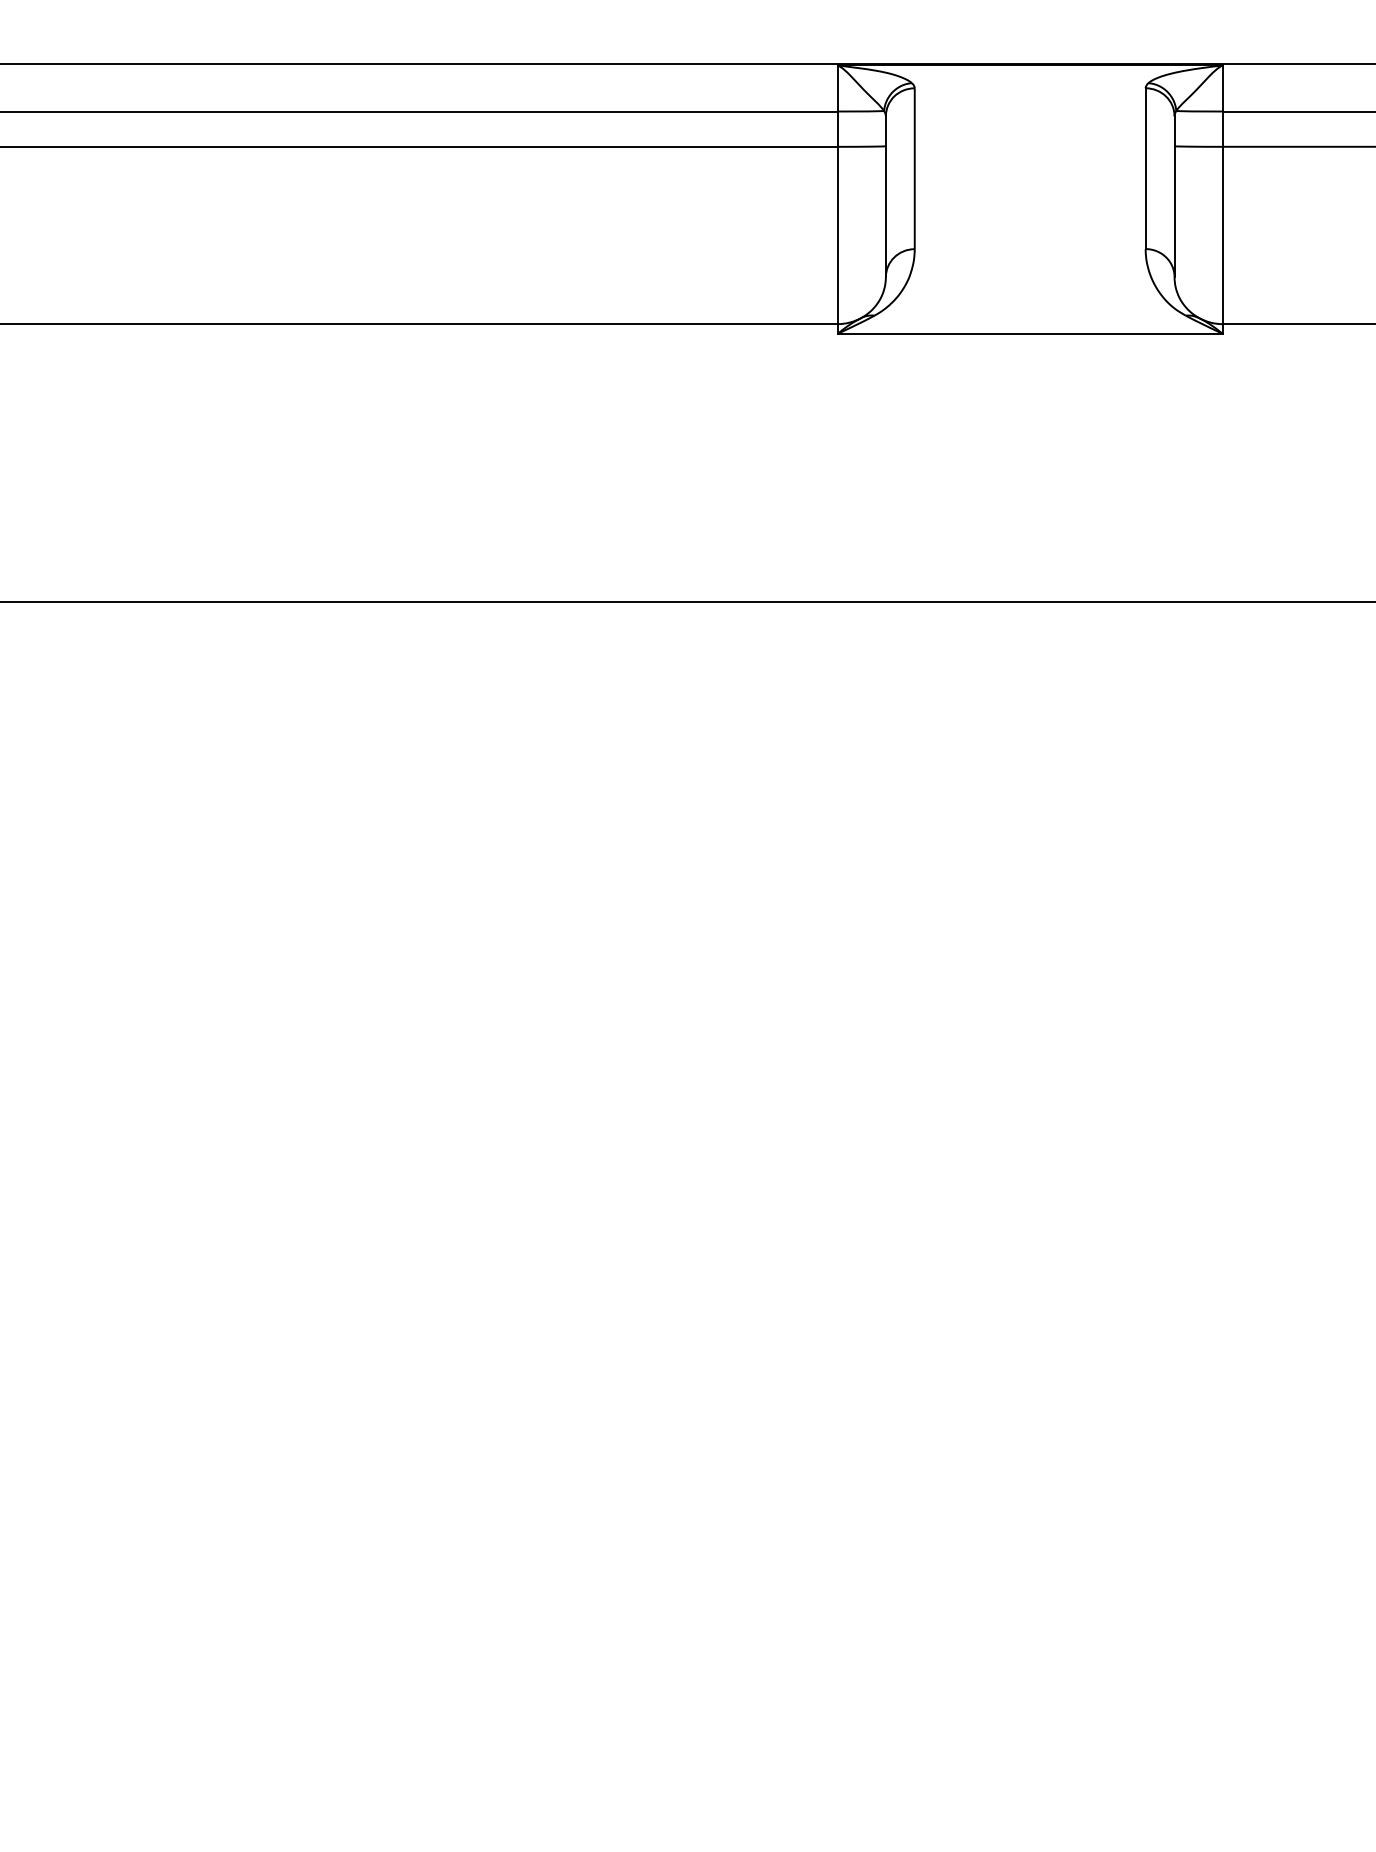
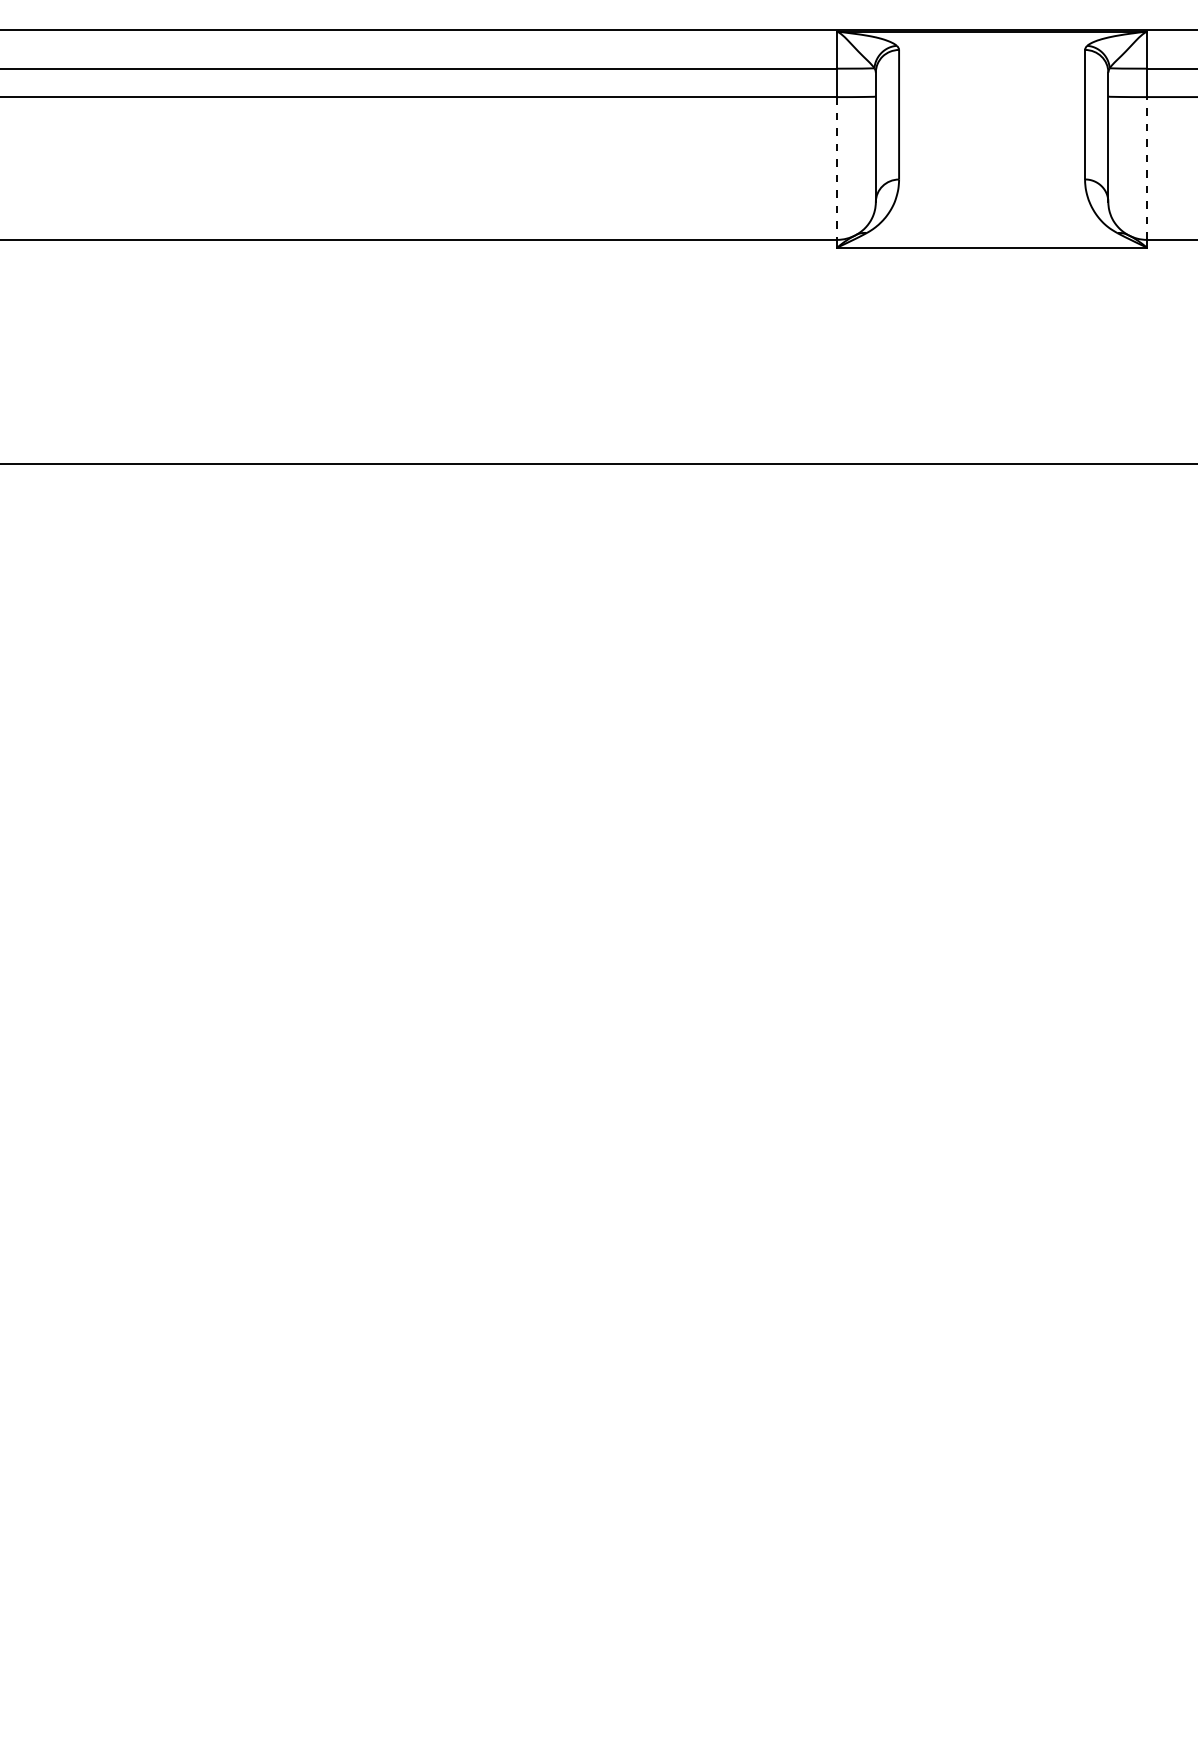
line: (1223, 235) -> (1147, 168), solid -> dashed
line: (838, 236) -> (837, 169), solid -> dashed

